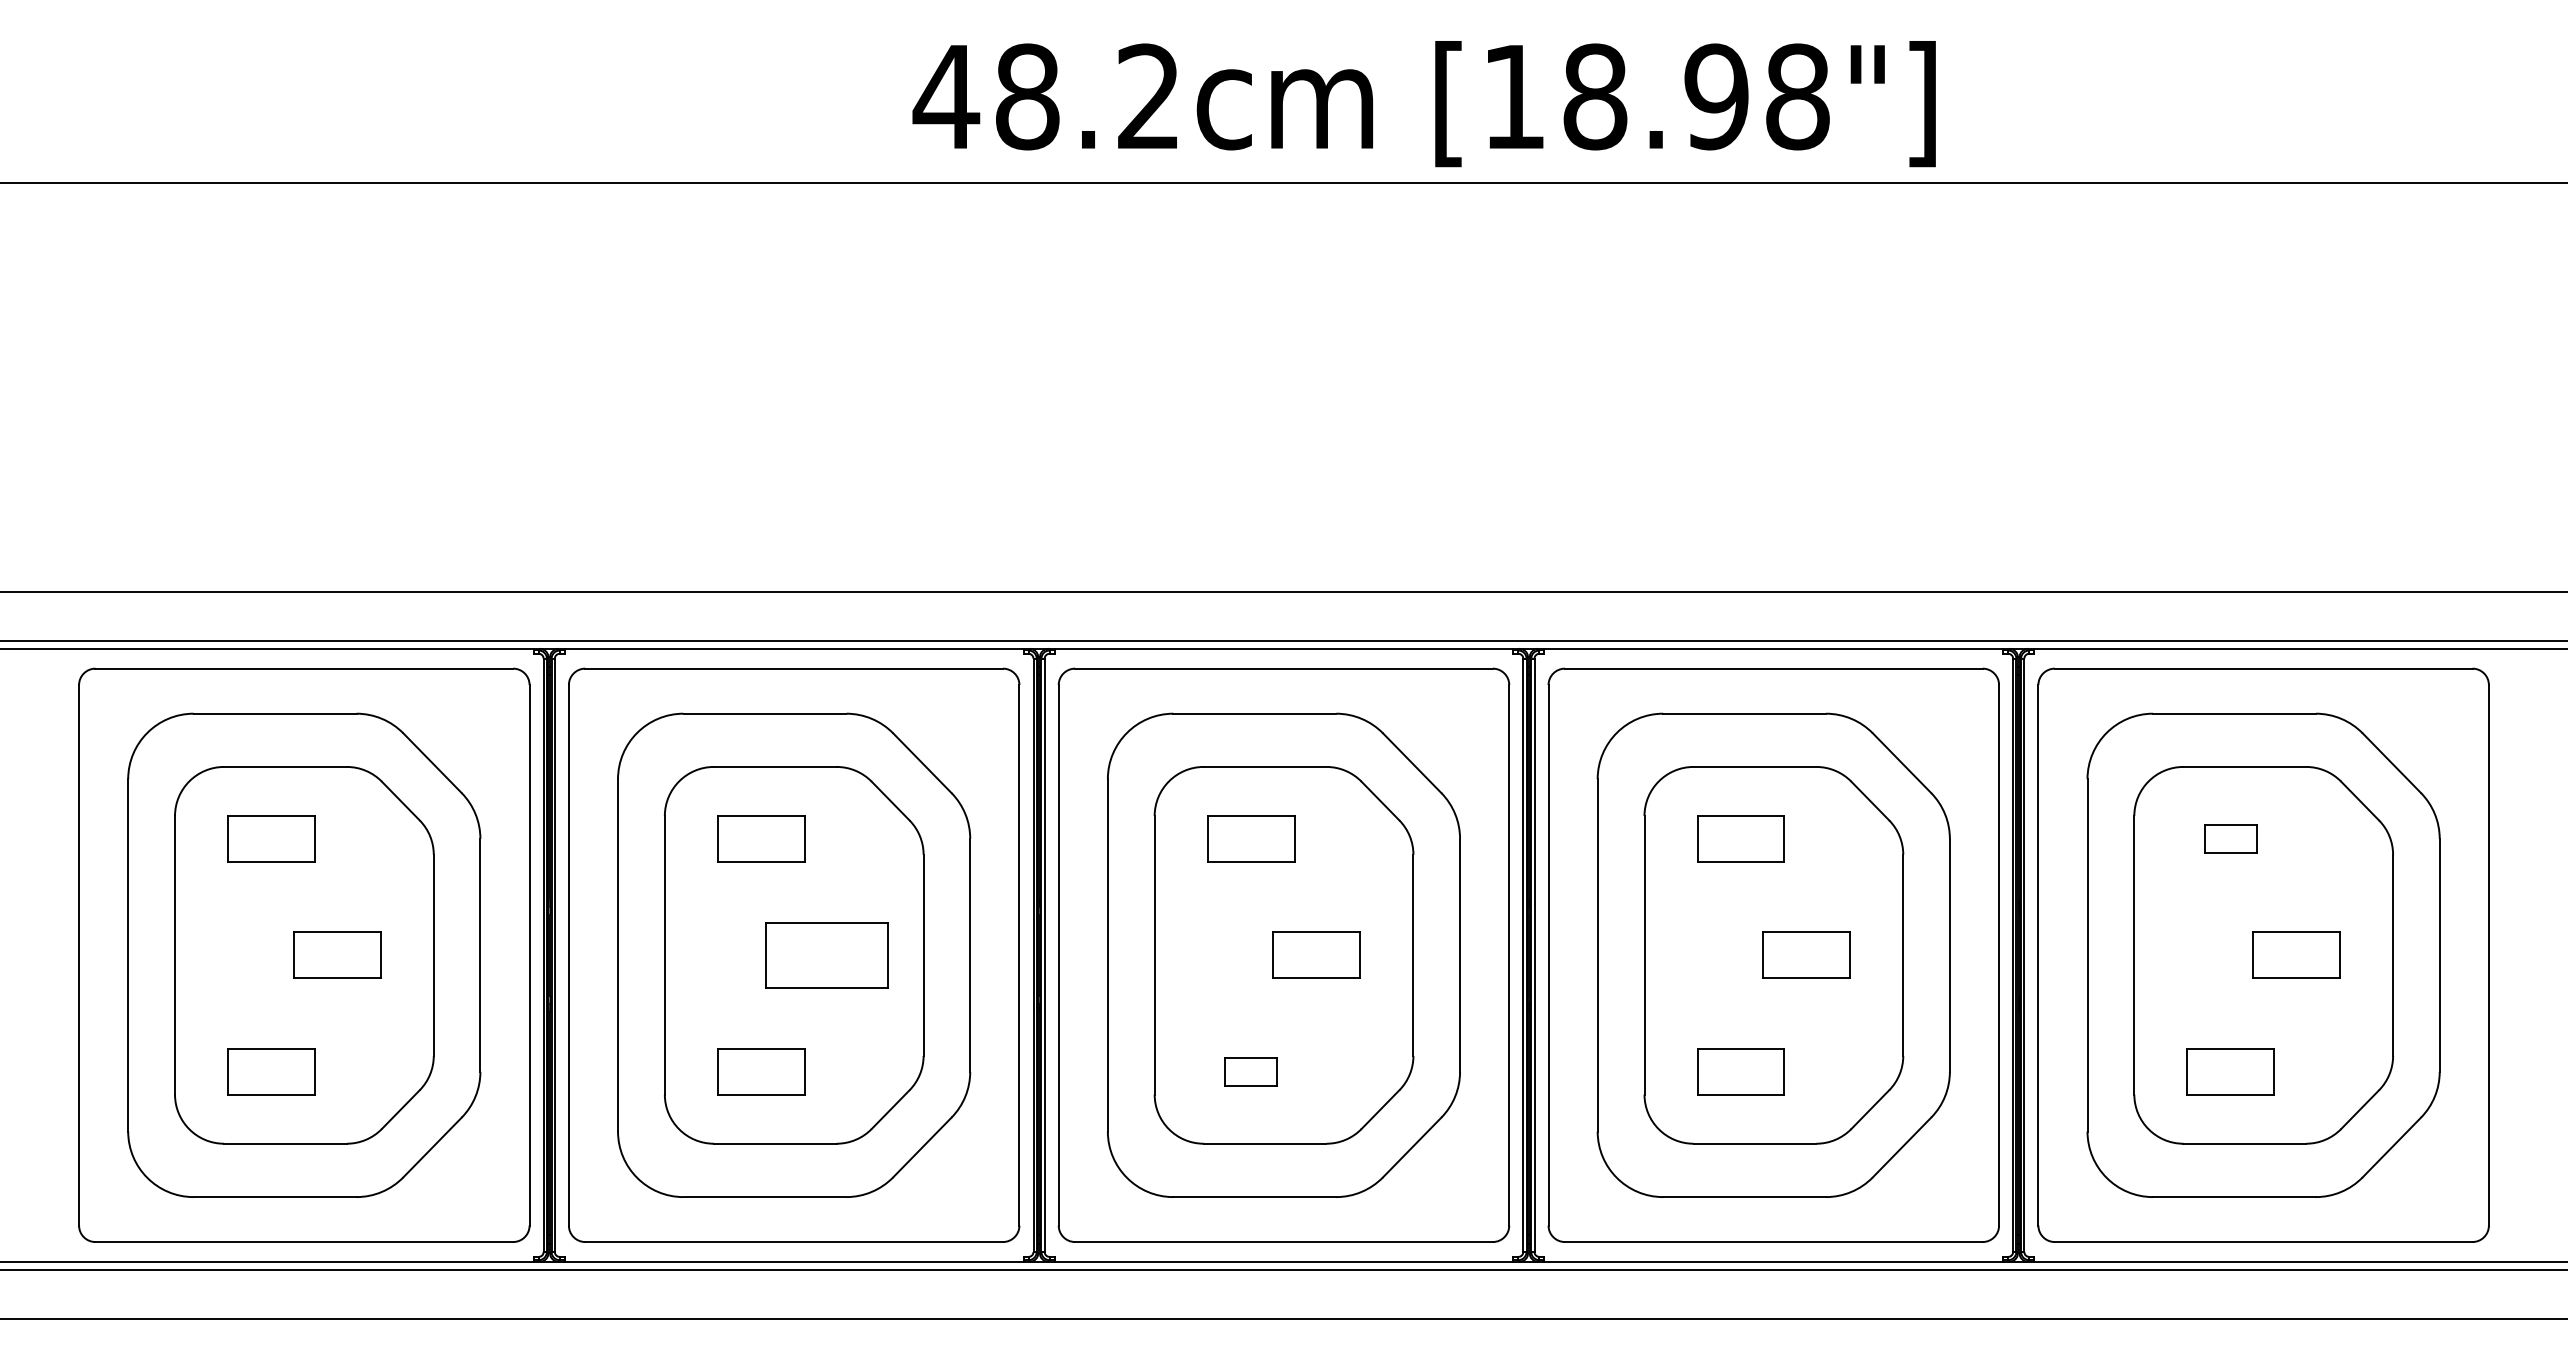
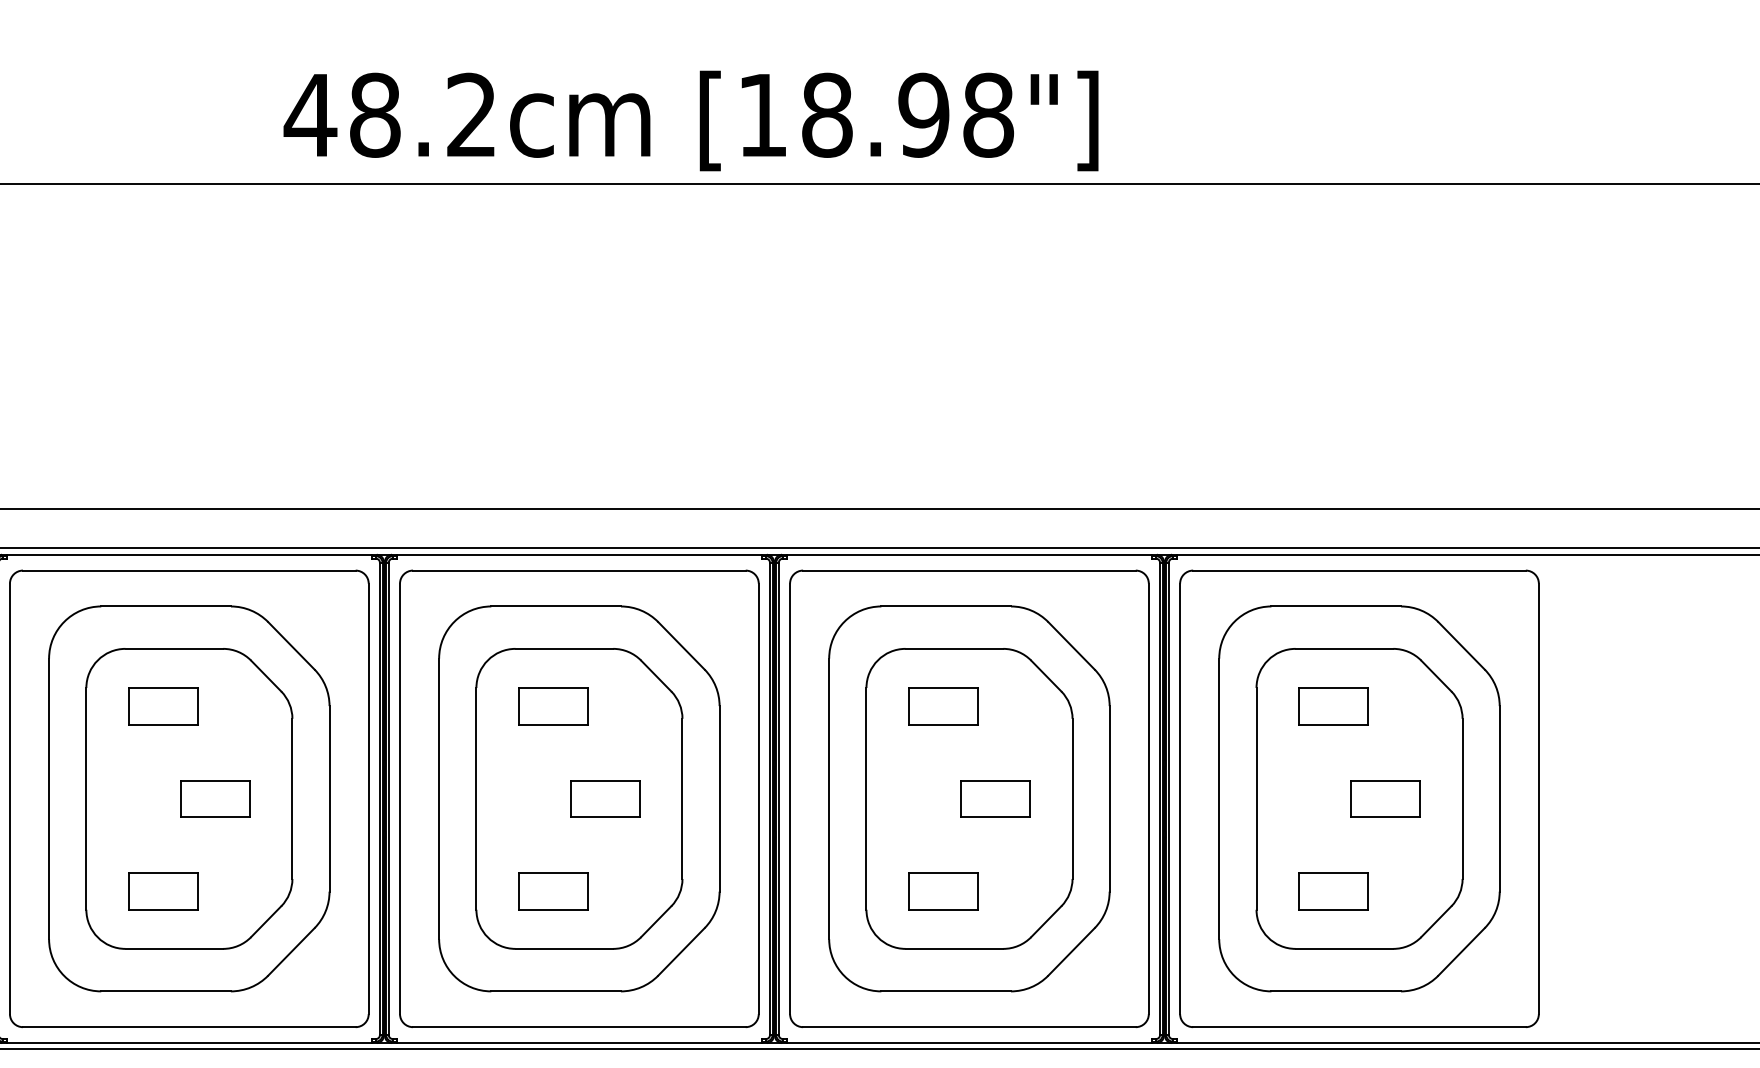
part: (2230, 838) -> (1333, 705), size x1.67
part: (826, 954) -> (215, 798), size x0.71
part: (1251, 1071) -> (553, 891), size x1.67

